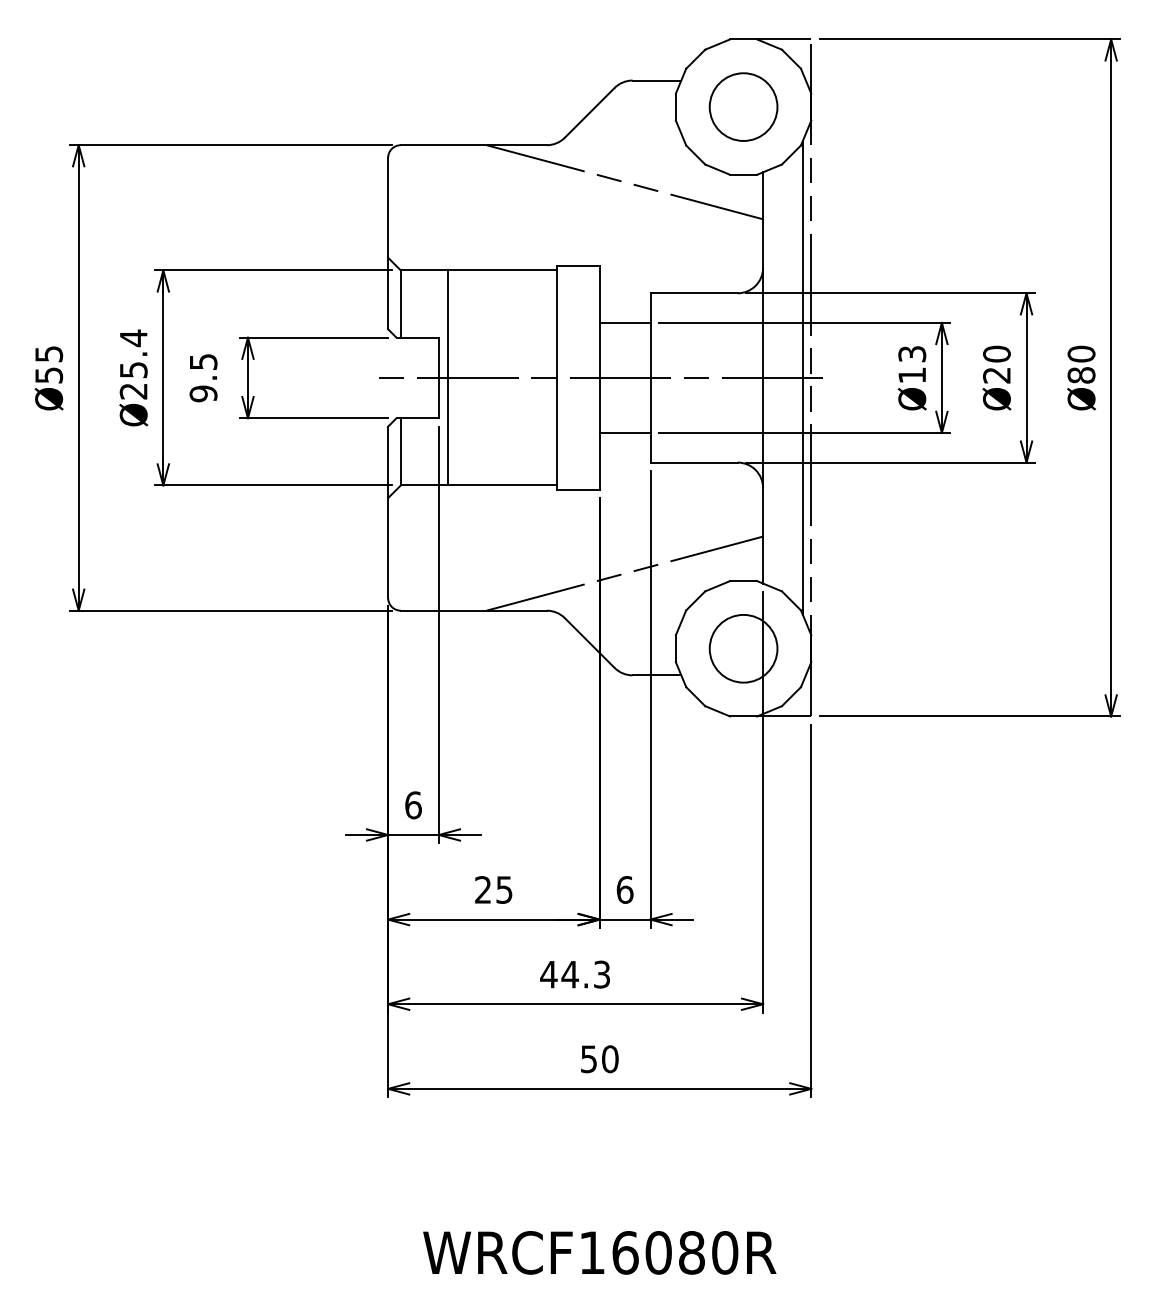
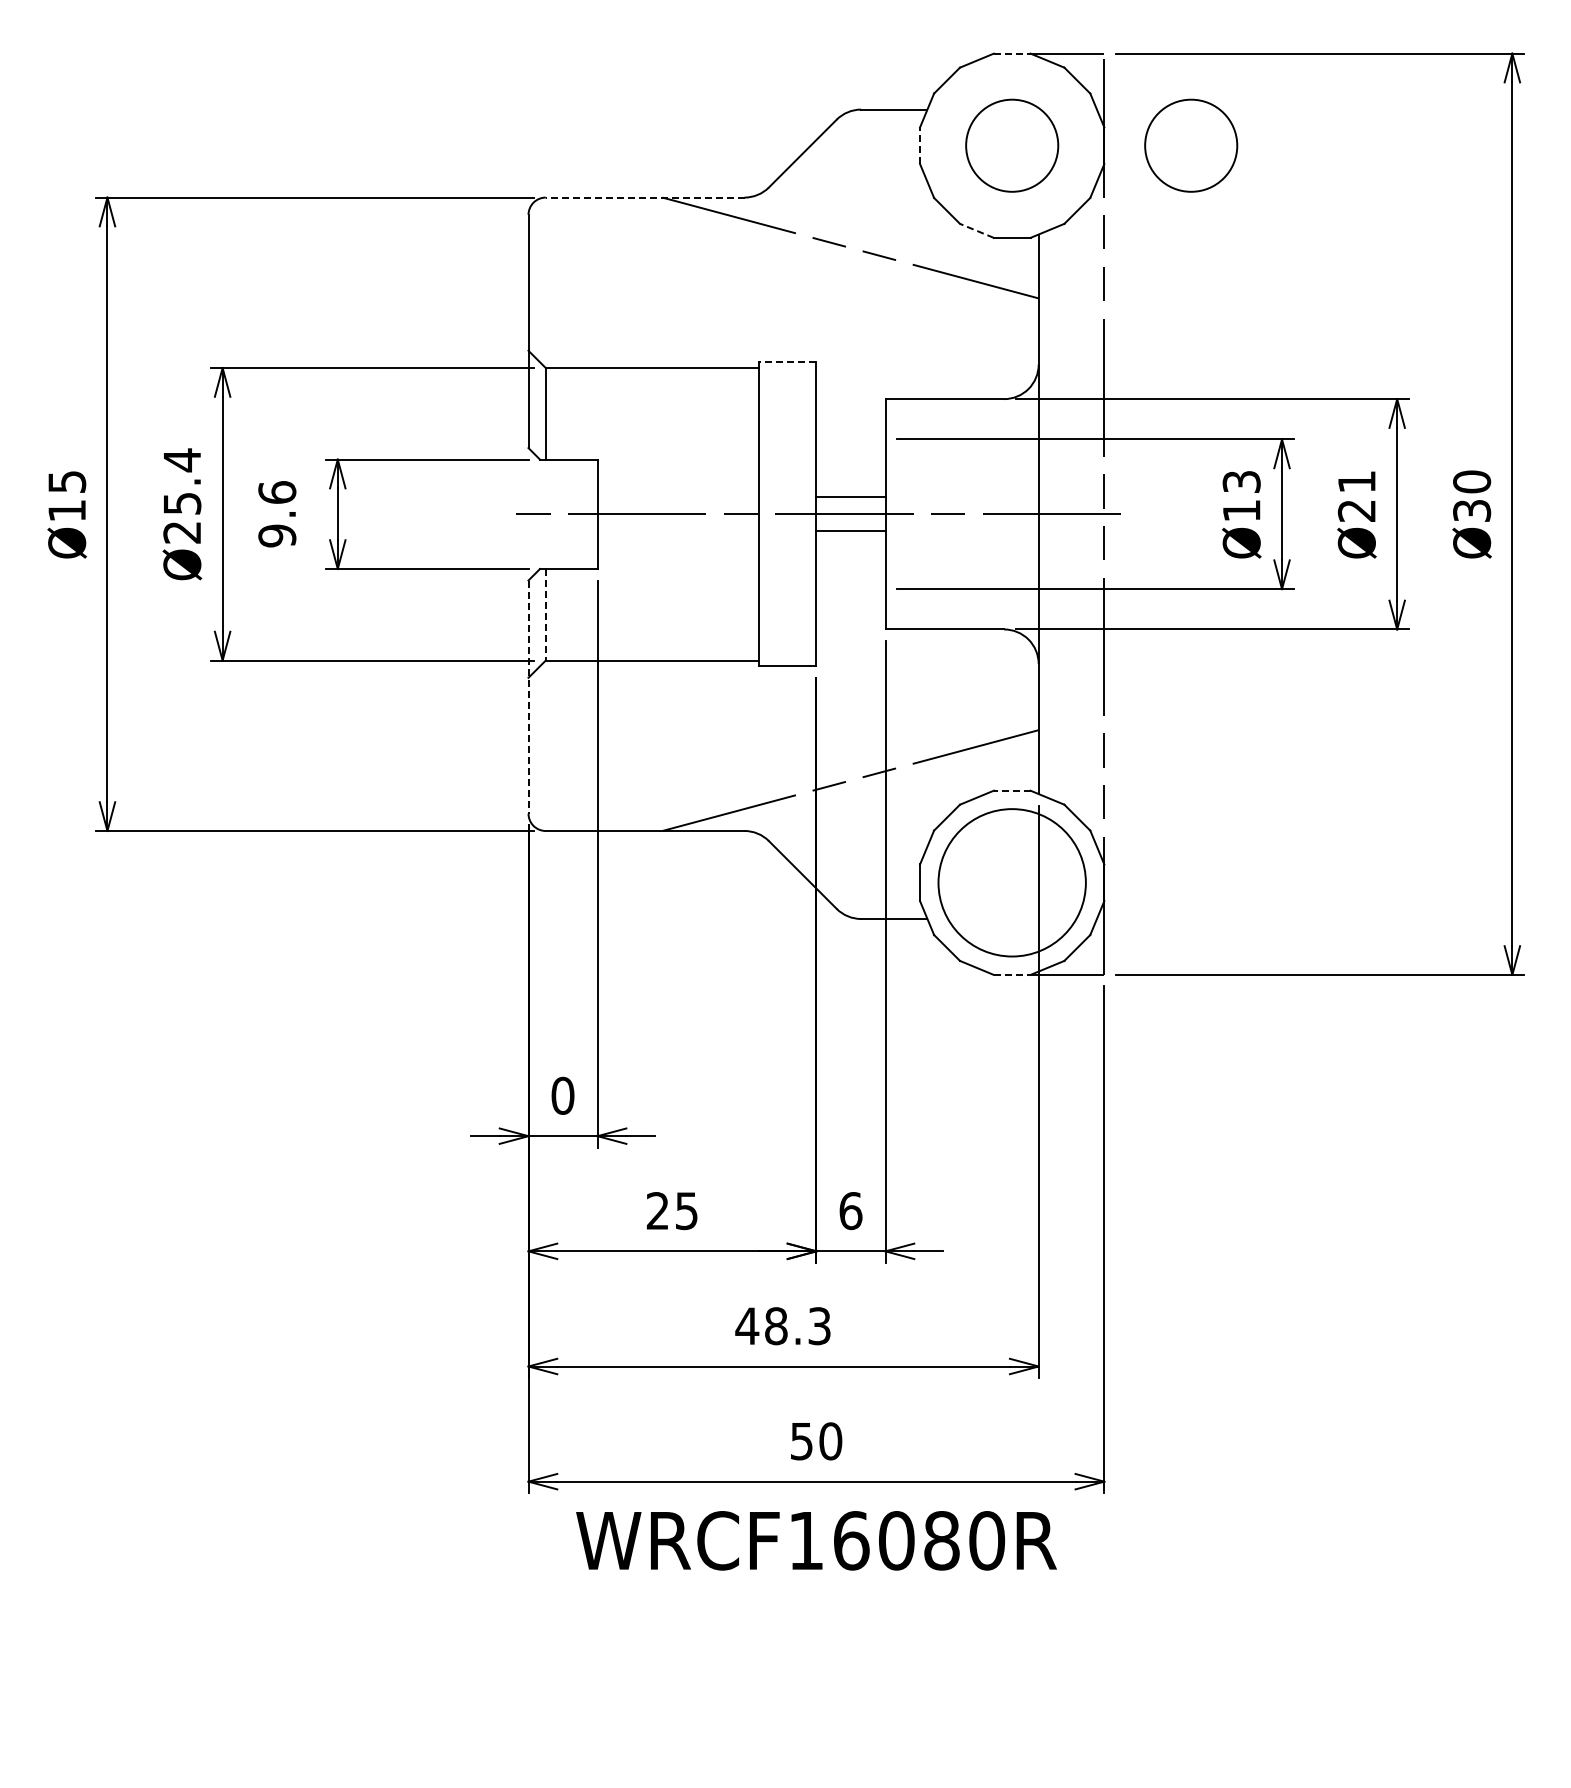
line: (743, 39) -> (1012, 53), solid -> dashed
line: (676, 106) -> (920, 145), solid -> dashed
circle: (875, 106) -> (1191, 145), added
line: (473, 145) -> (644, 197), solid -> dashed
line: (717, 169) -> (976, 230), solid -> dashed
line: (578, 266) -> (787, 362), solid -> dashed
line: (624, 322) -> (850, 497), moved
text: (996, 353) -> (1356, 481), Ø20 -> Ø21
text: (203, 361) -> (277, 492), 9.5 -> 9.6
text: (49, 375) -> (67, 510), Ø55 -> Ø15
text: (1081, 375) -> (1472, 510), Ø80 -> Ø30
line: (802, 377) -> (1092, 513), removed
line: (448, 378) -> (610, 514), removed
line: (624, 433) -> (850, 531), moved
line: (400, 451) -> (545, 614), solid -> dashed
line: (388, 512) -> (528, 697), solid -> dashed
line: (743, 580) -> (1011, 790), solid -> dashed
circle: (743, 648) -> (1012, 882), size x1.6
line: (743, 716) -> (1012, 974), solid -> dashed
text: (413, 805) -> (562, 1095), 6 -> 0
text: (570, 974) -> (776, 1326), 44.3 -> 48.3
text: (599, 1252) -> (816, 1540), moved

